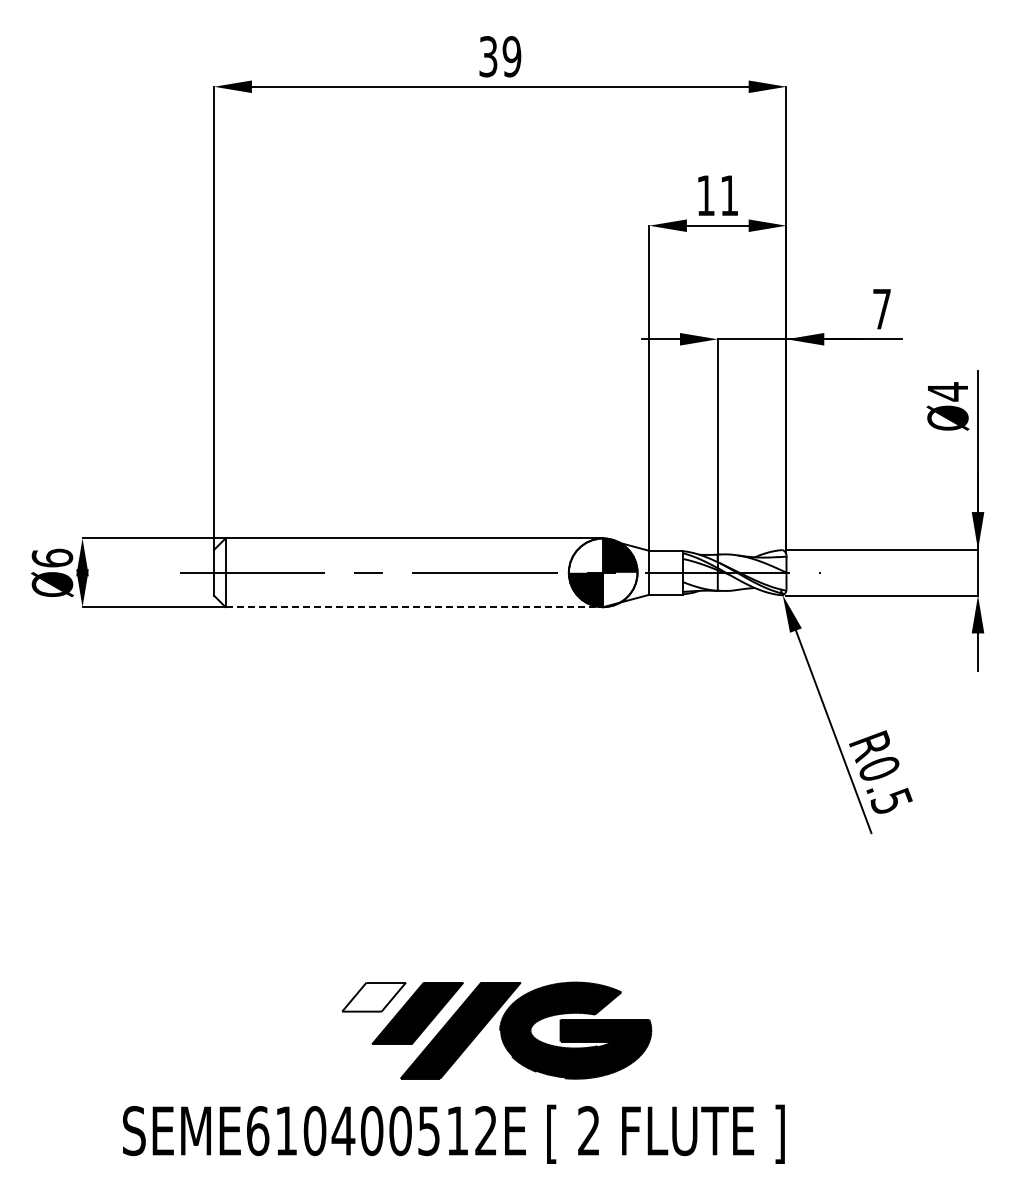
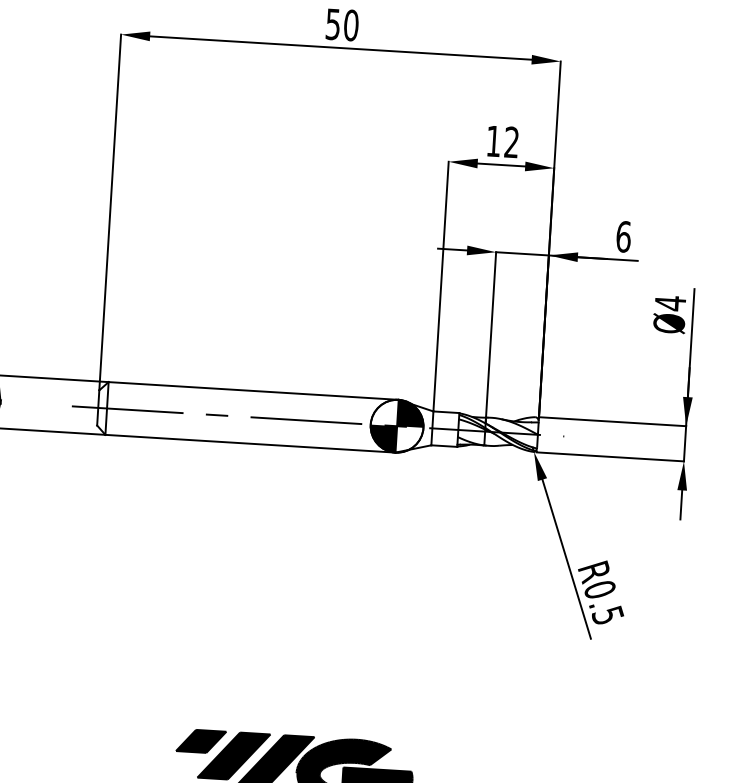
text: (500, 56) -> (342, 24), 39 -> 50
text: (728, 195) -> (511, 142), 11 -> 12
text: (882, 308) -> (624, 236), 7 -> 6
line: (414, 607) -> (250, 444), dashed -> solid
fill: (374, 996) -> (201, 740), added

